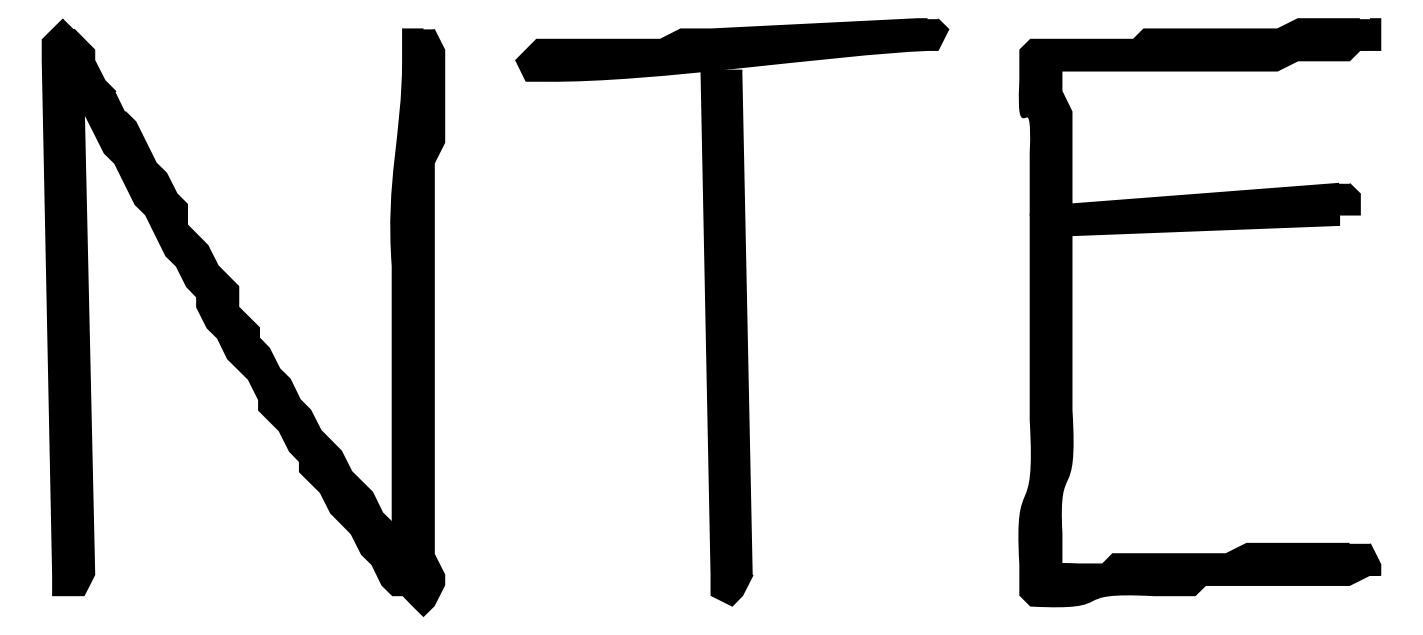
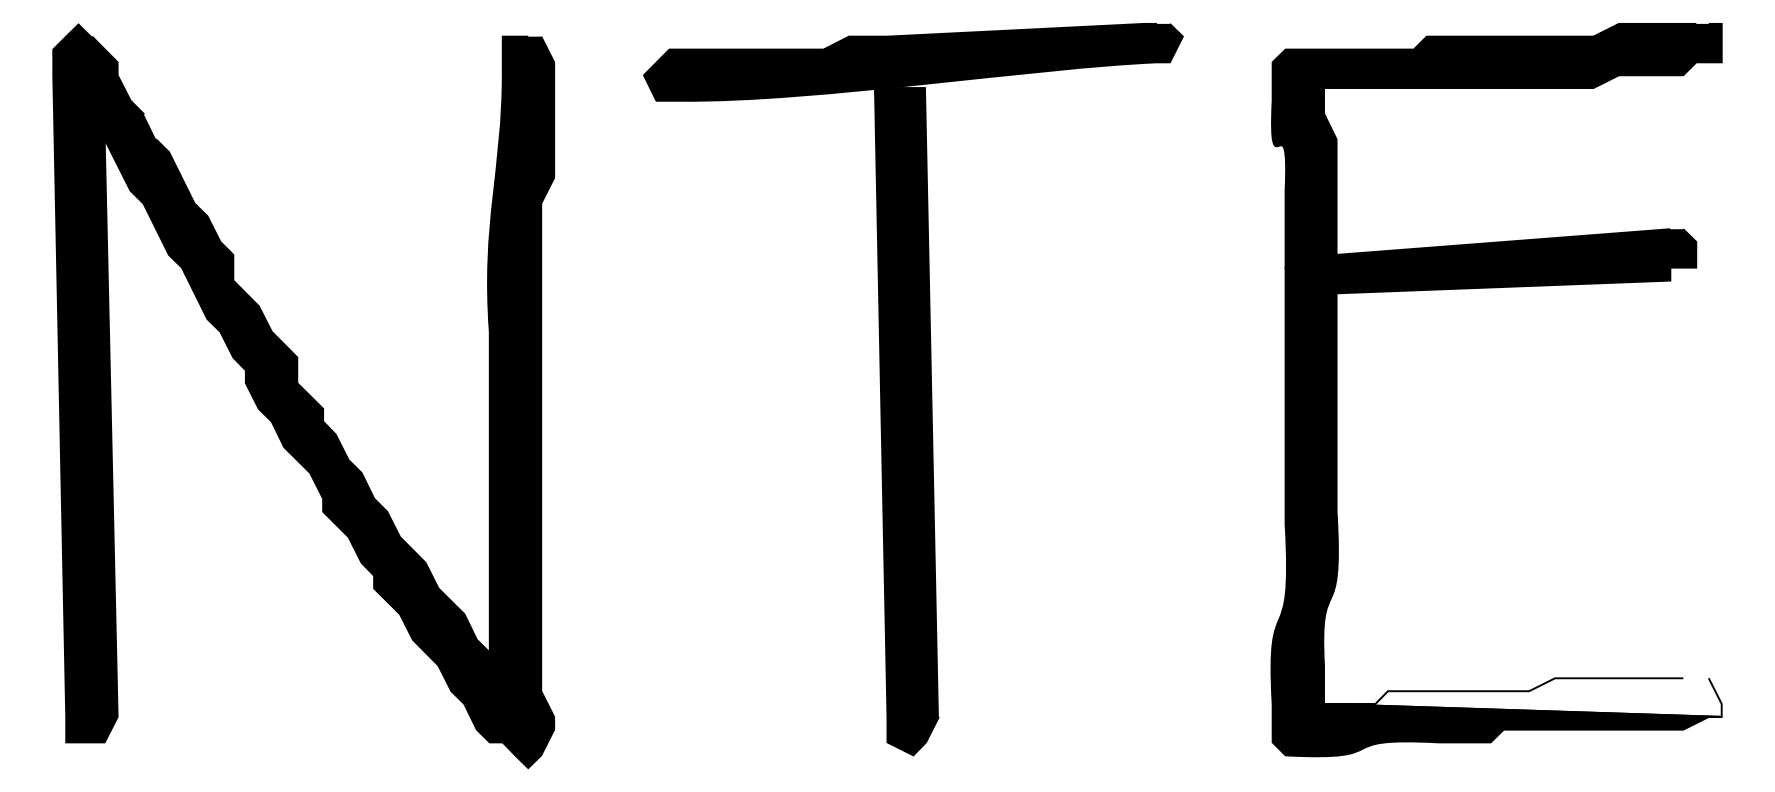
fill: (1220, 558) -> (1522, 696), removed

